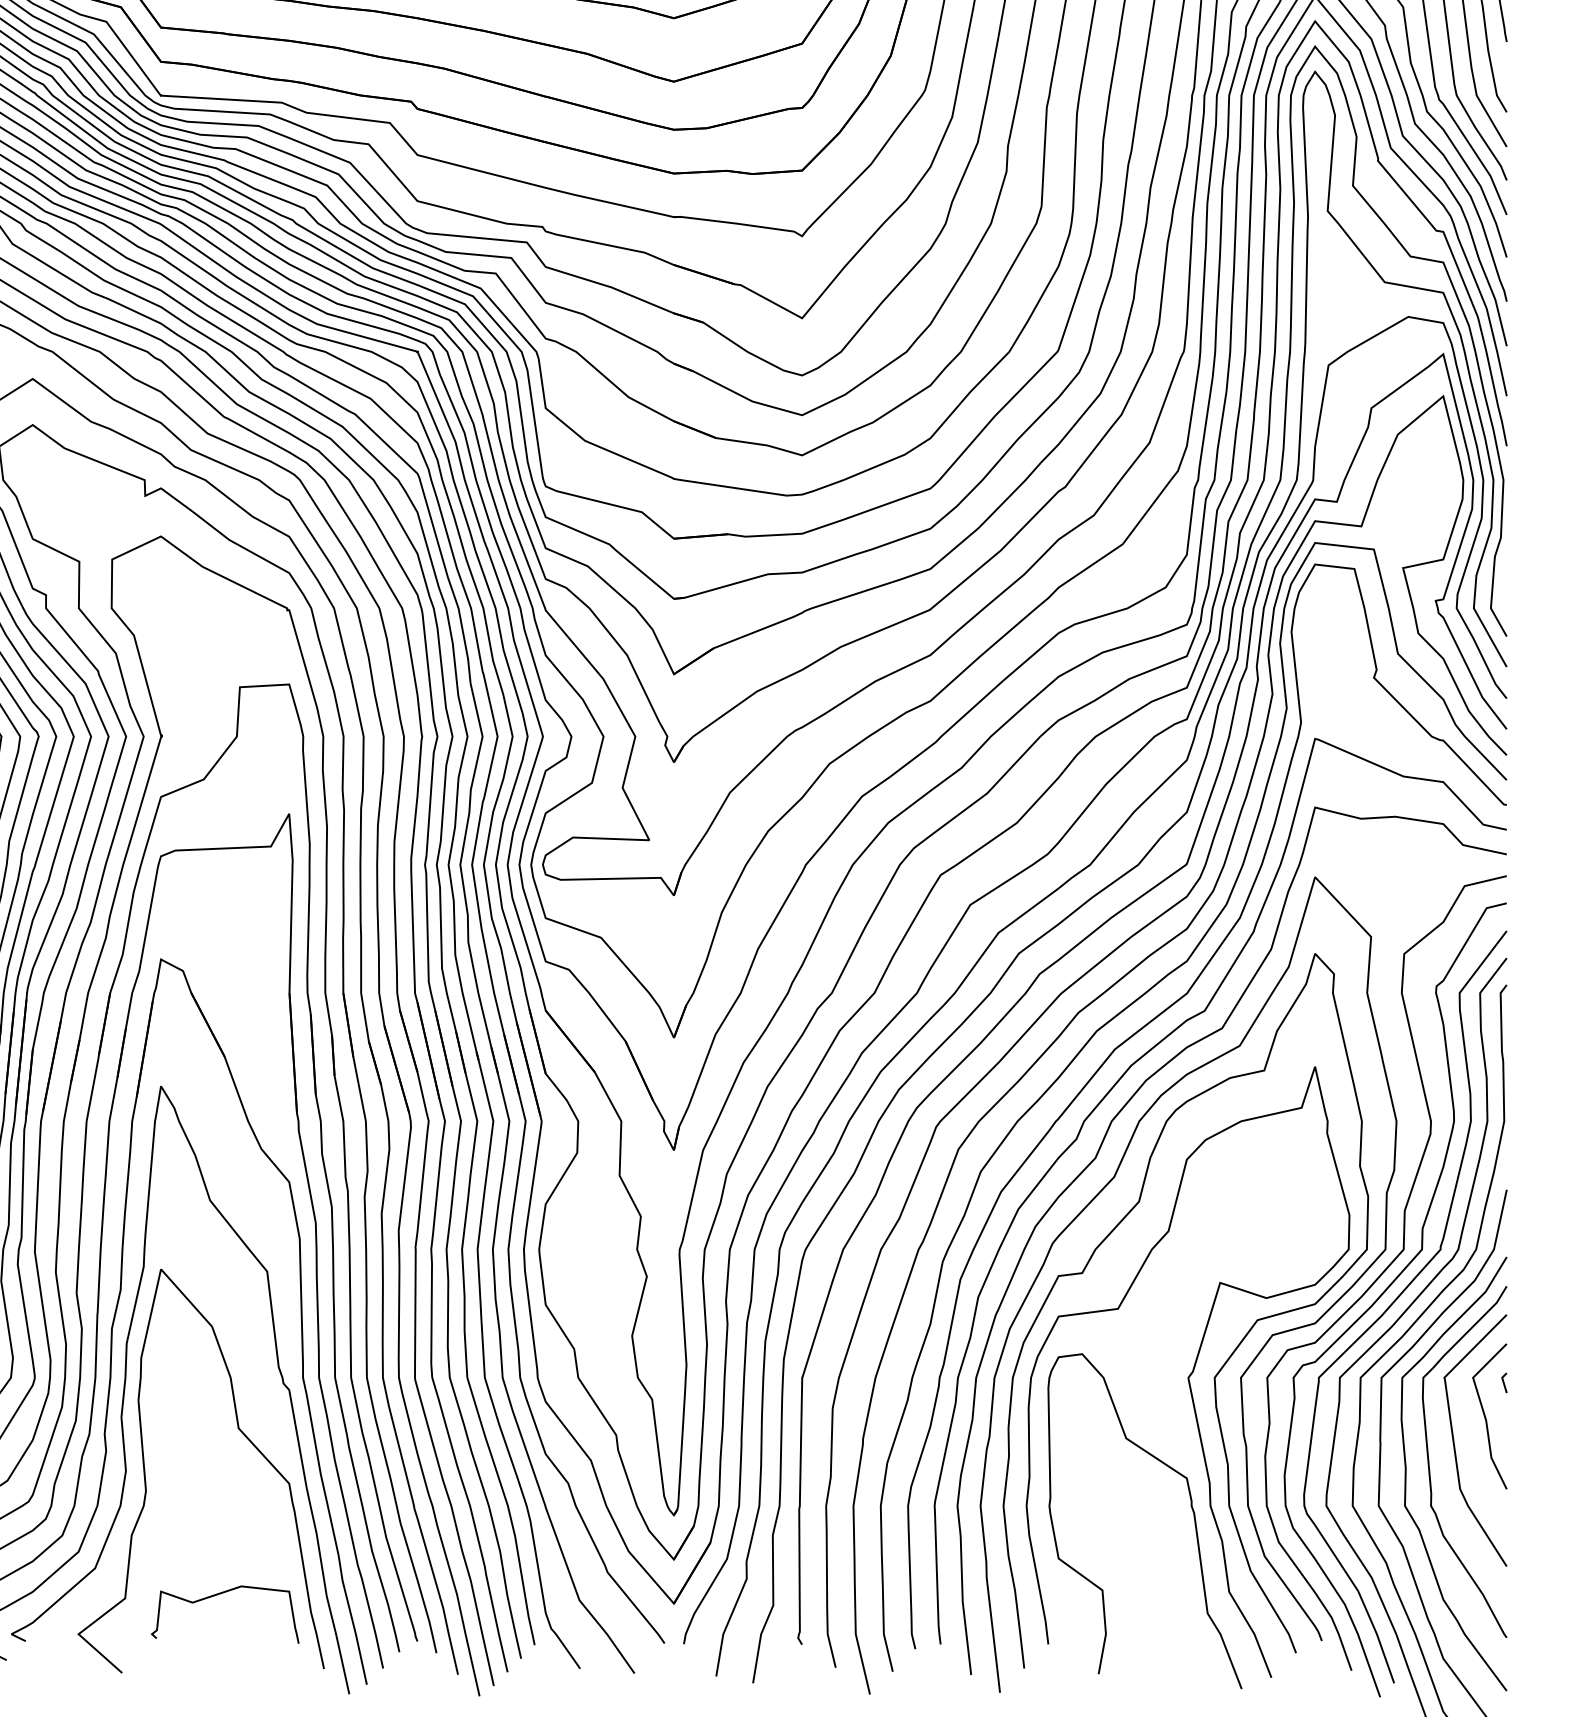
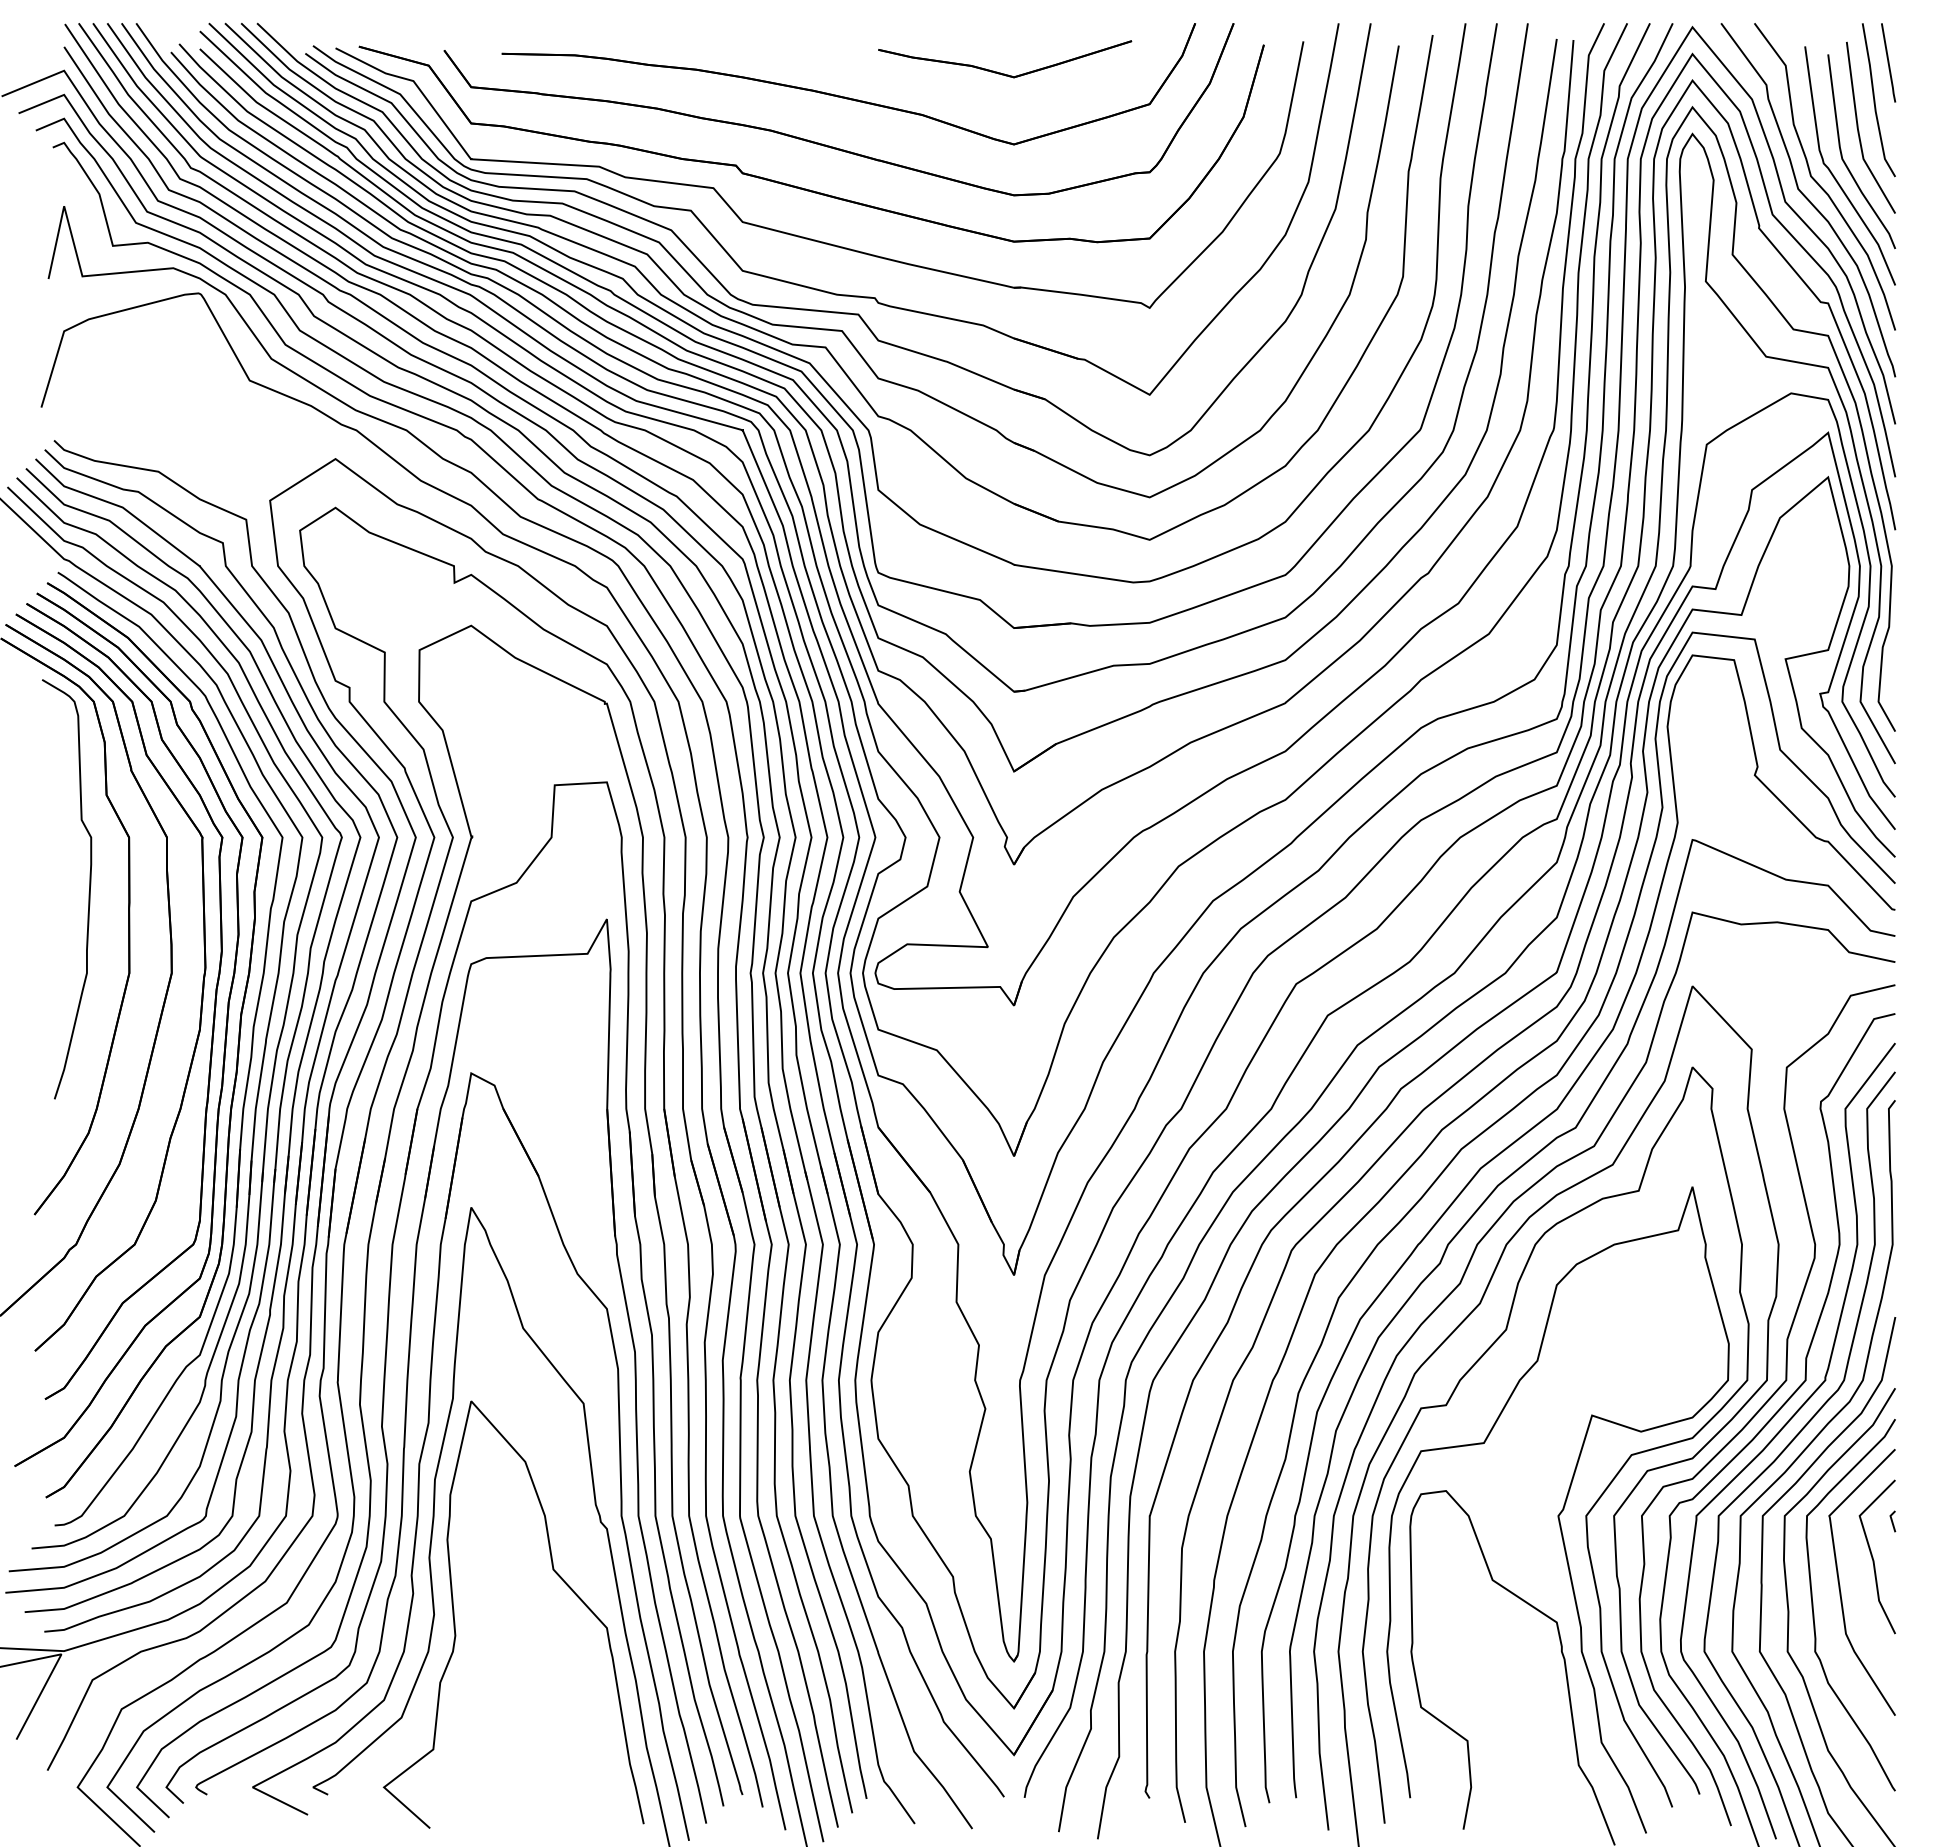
curve: (217, 1595) -> (530, 1746), removed

